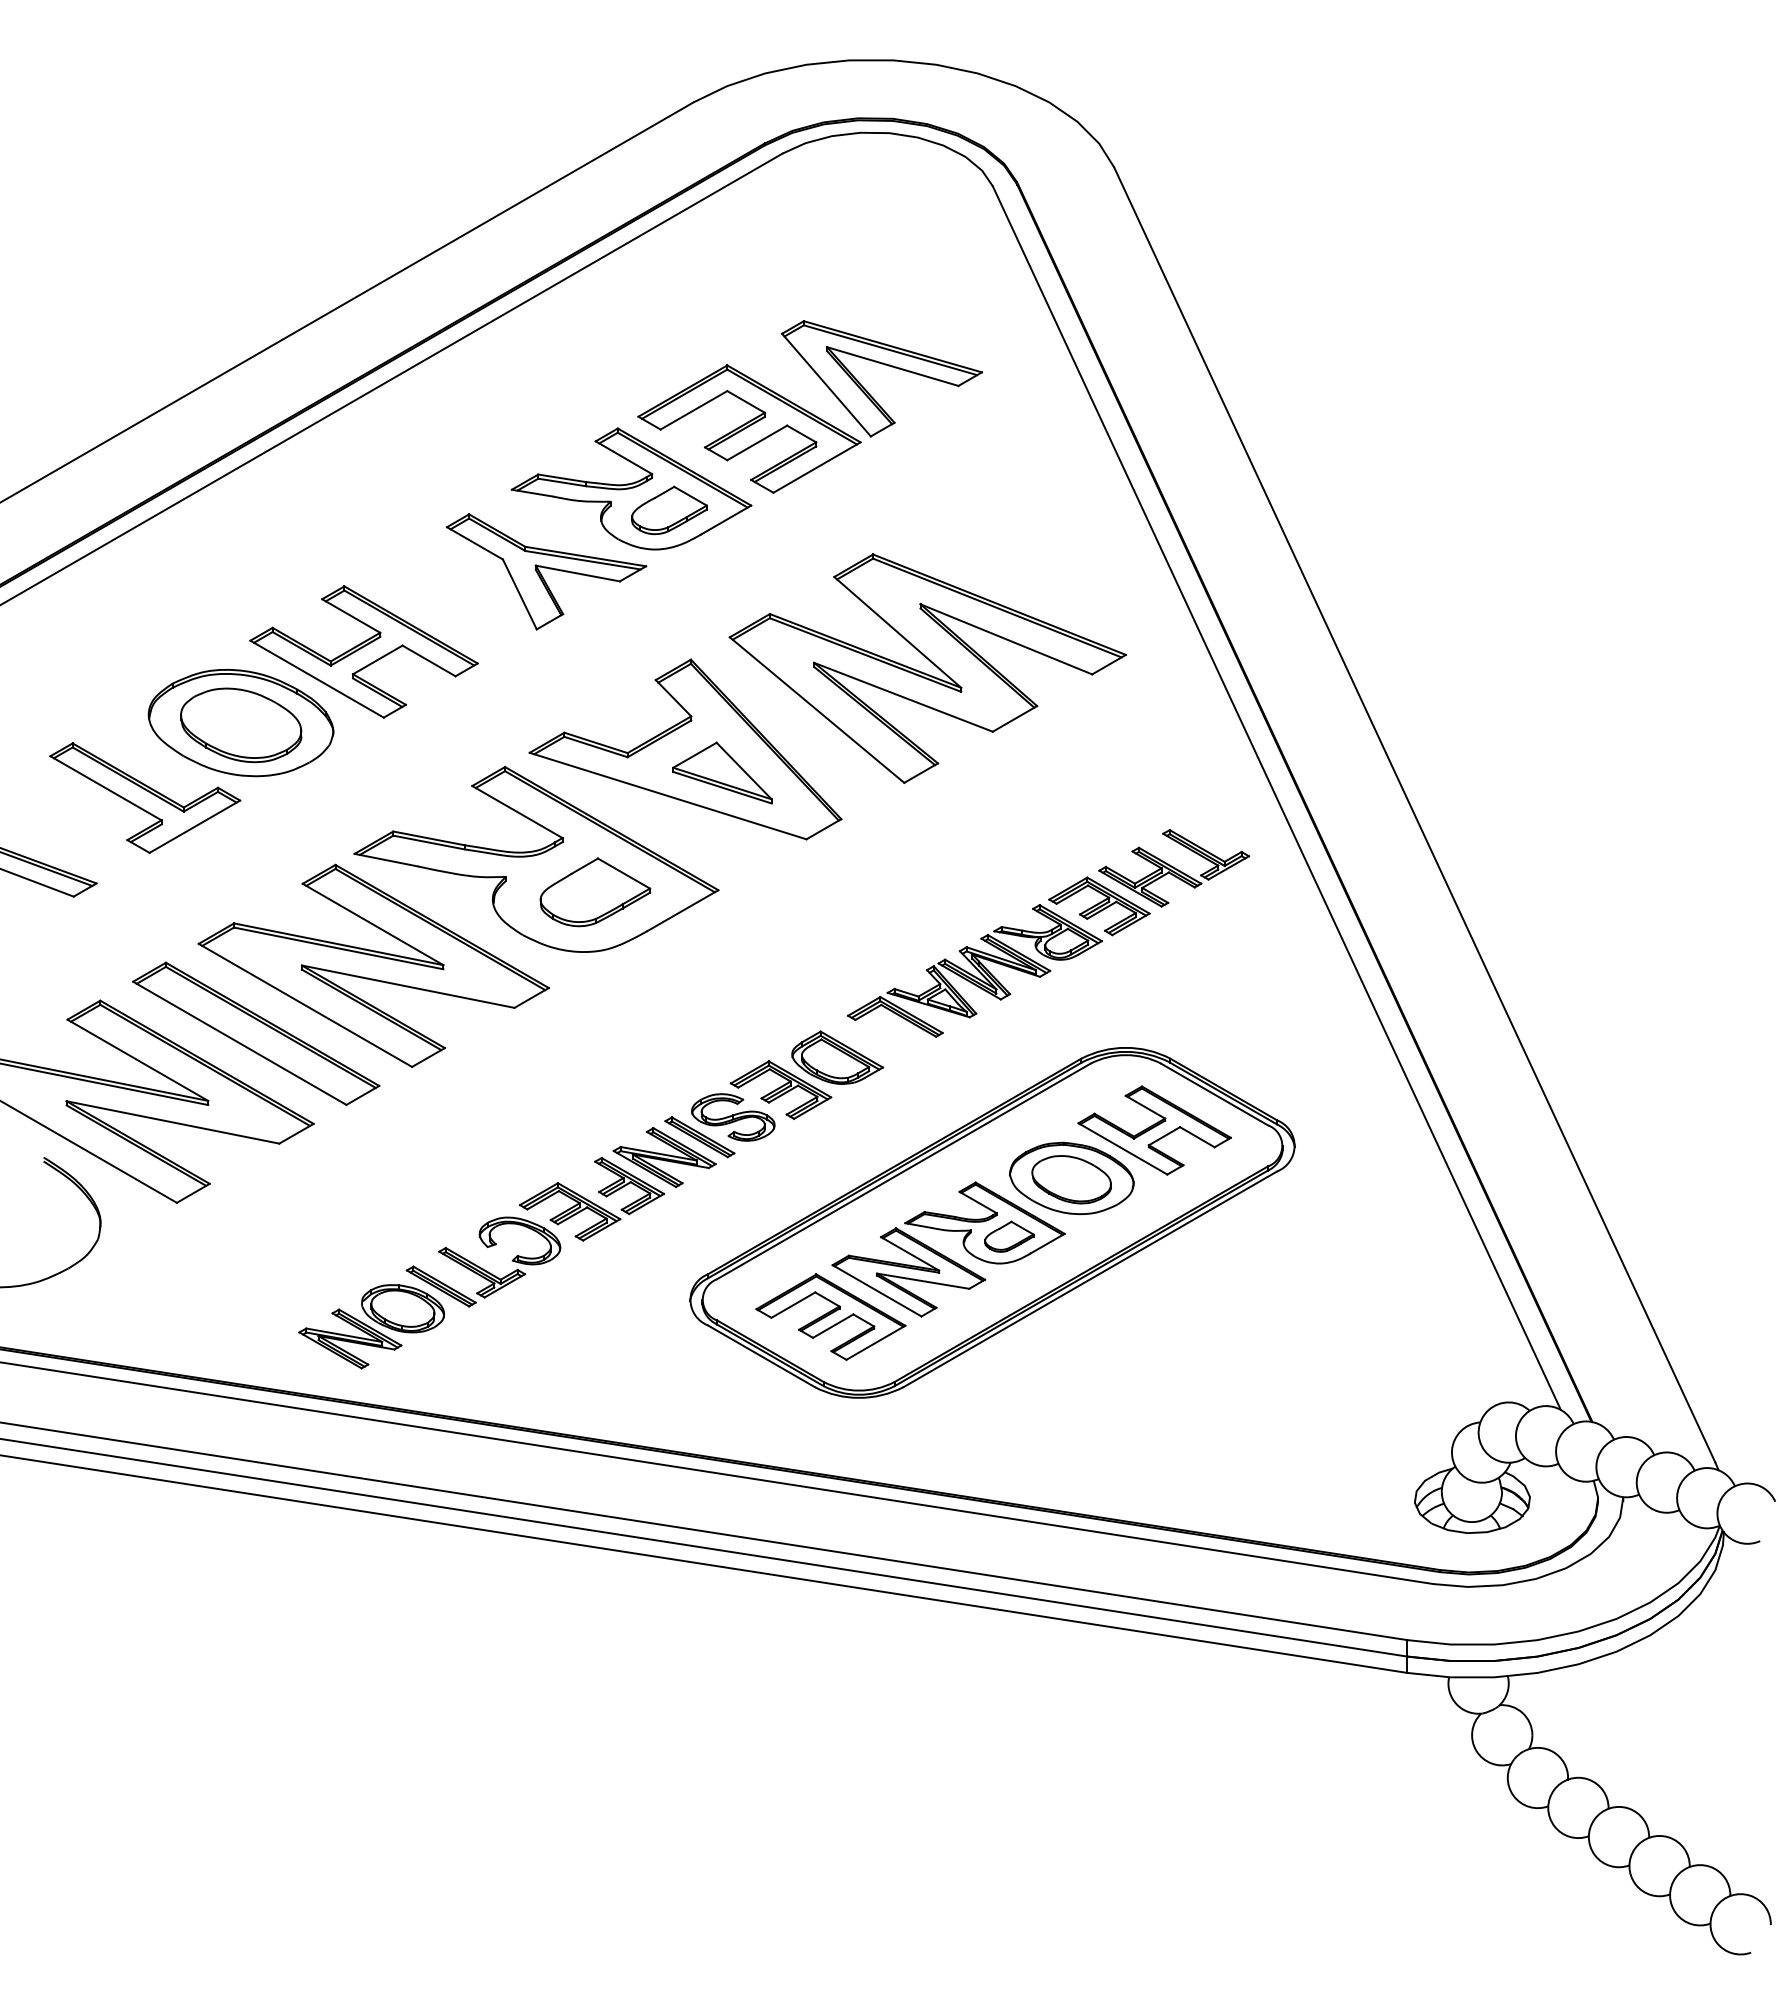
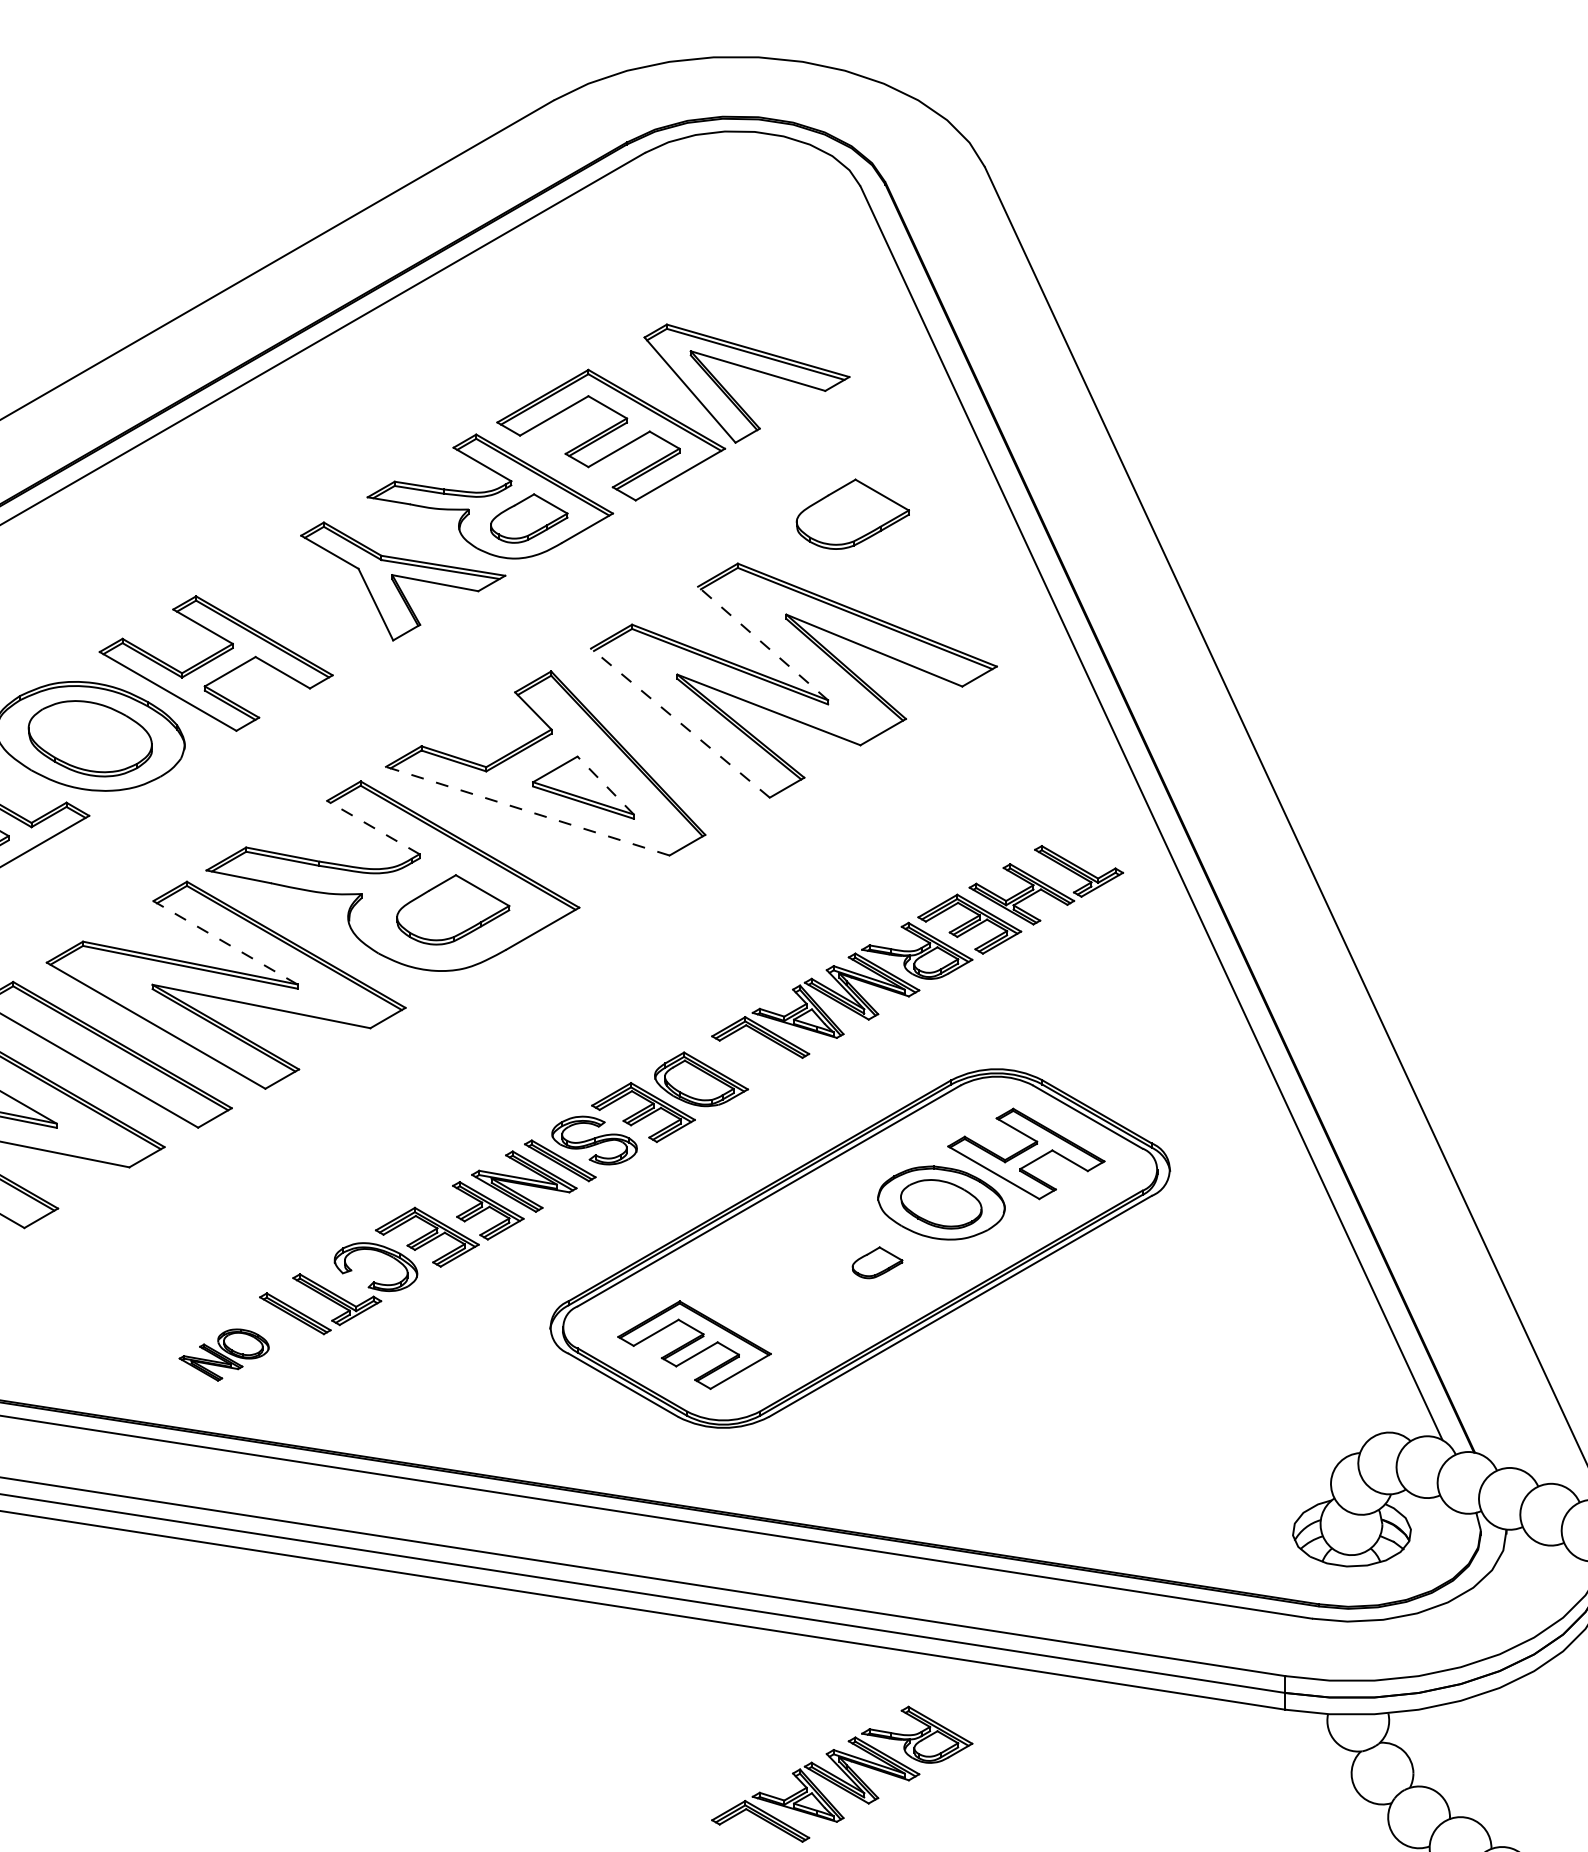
part: (985, 506) -> (853, 514), added
line: (897, 632) -> (762, 643), solid -> dashed
line: (817, 710) -> (680, 723), solid -> dashed
line: (743, 770) -> (605, 785), solid -> dashed
line: (668, 796) -> (528, 811), solid -> dashed
line: (516, 811) -> (372, 827), solid -> dashed
line: (372, 924) -> (224, 942), solid -> dashed
part: (945, 1255) -> (812, 1281), removed
part: (371, 1326) -> (223, 1354), size x0.6
part: (974, 1735) -> (841, 1773), added

